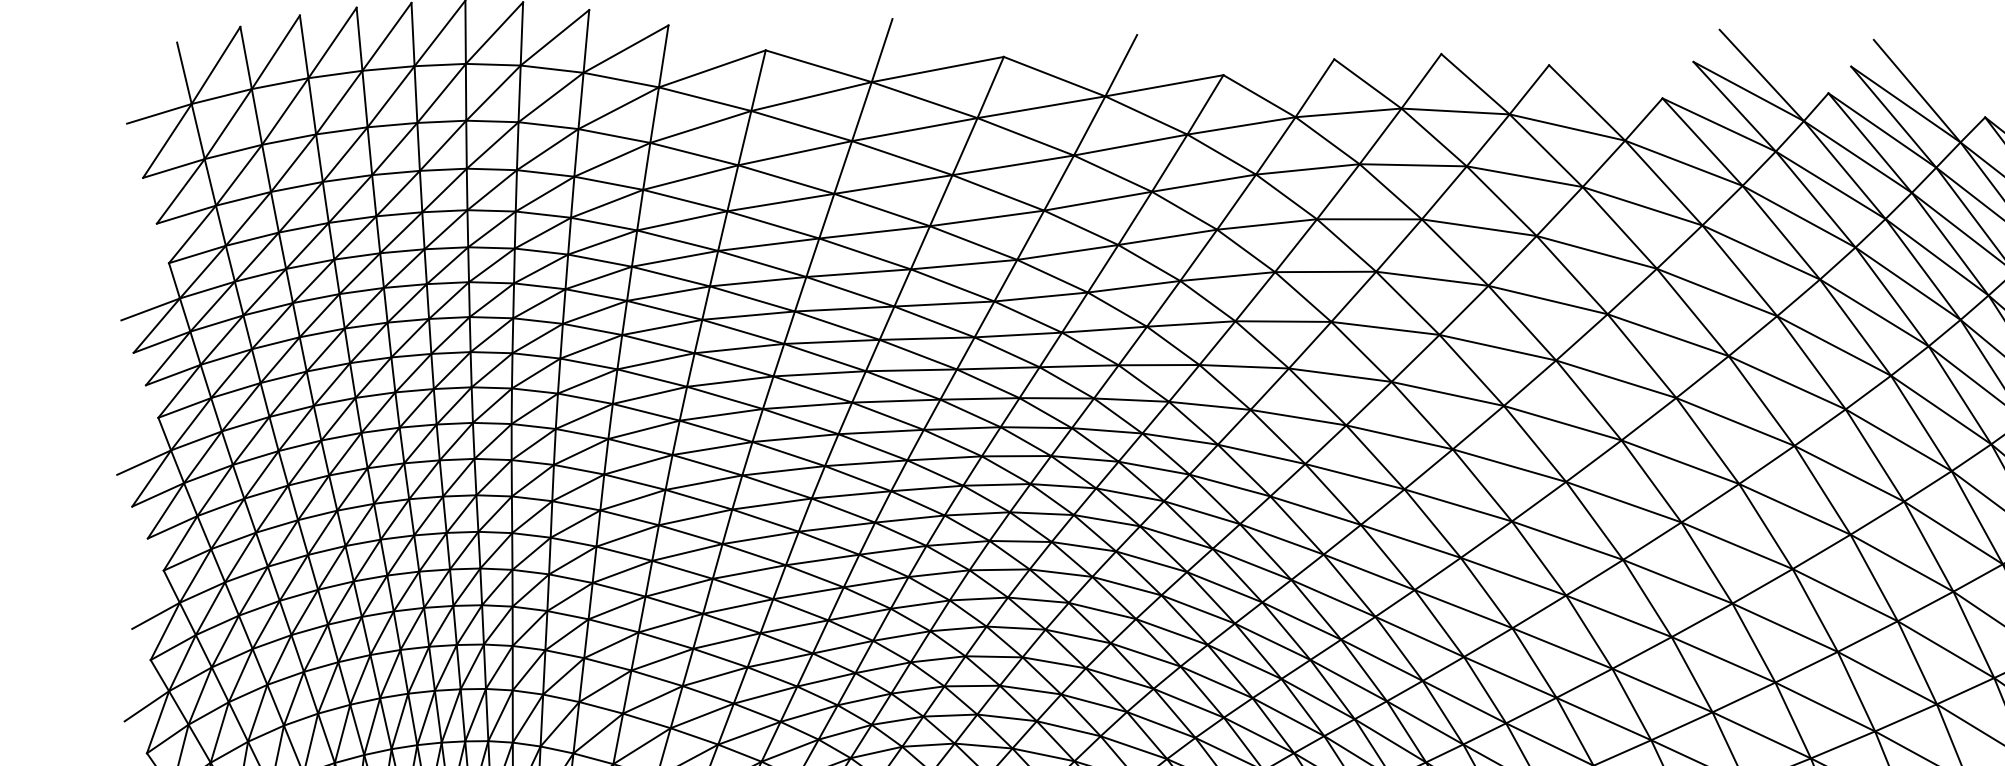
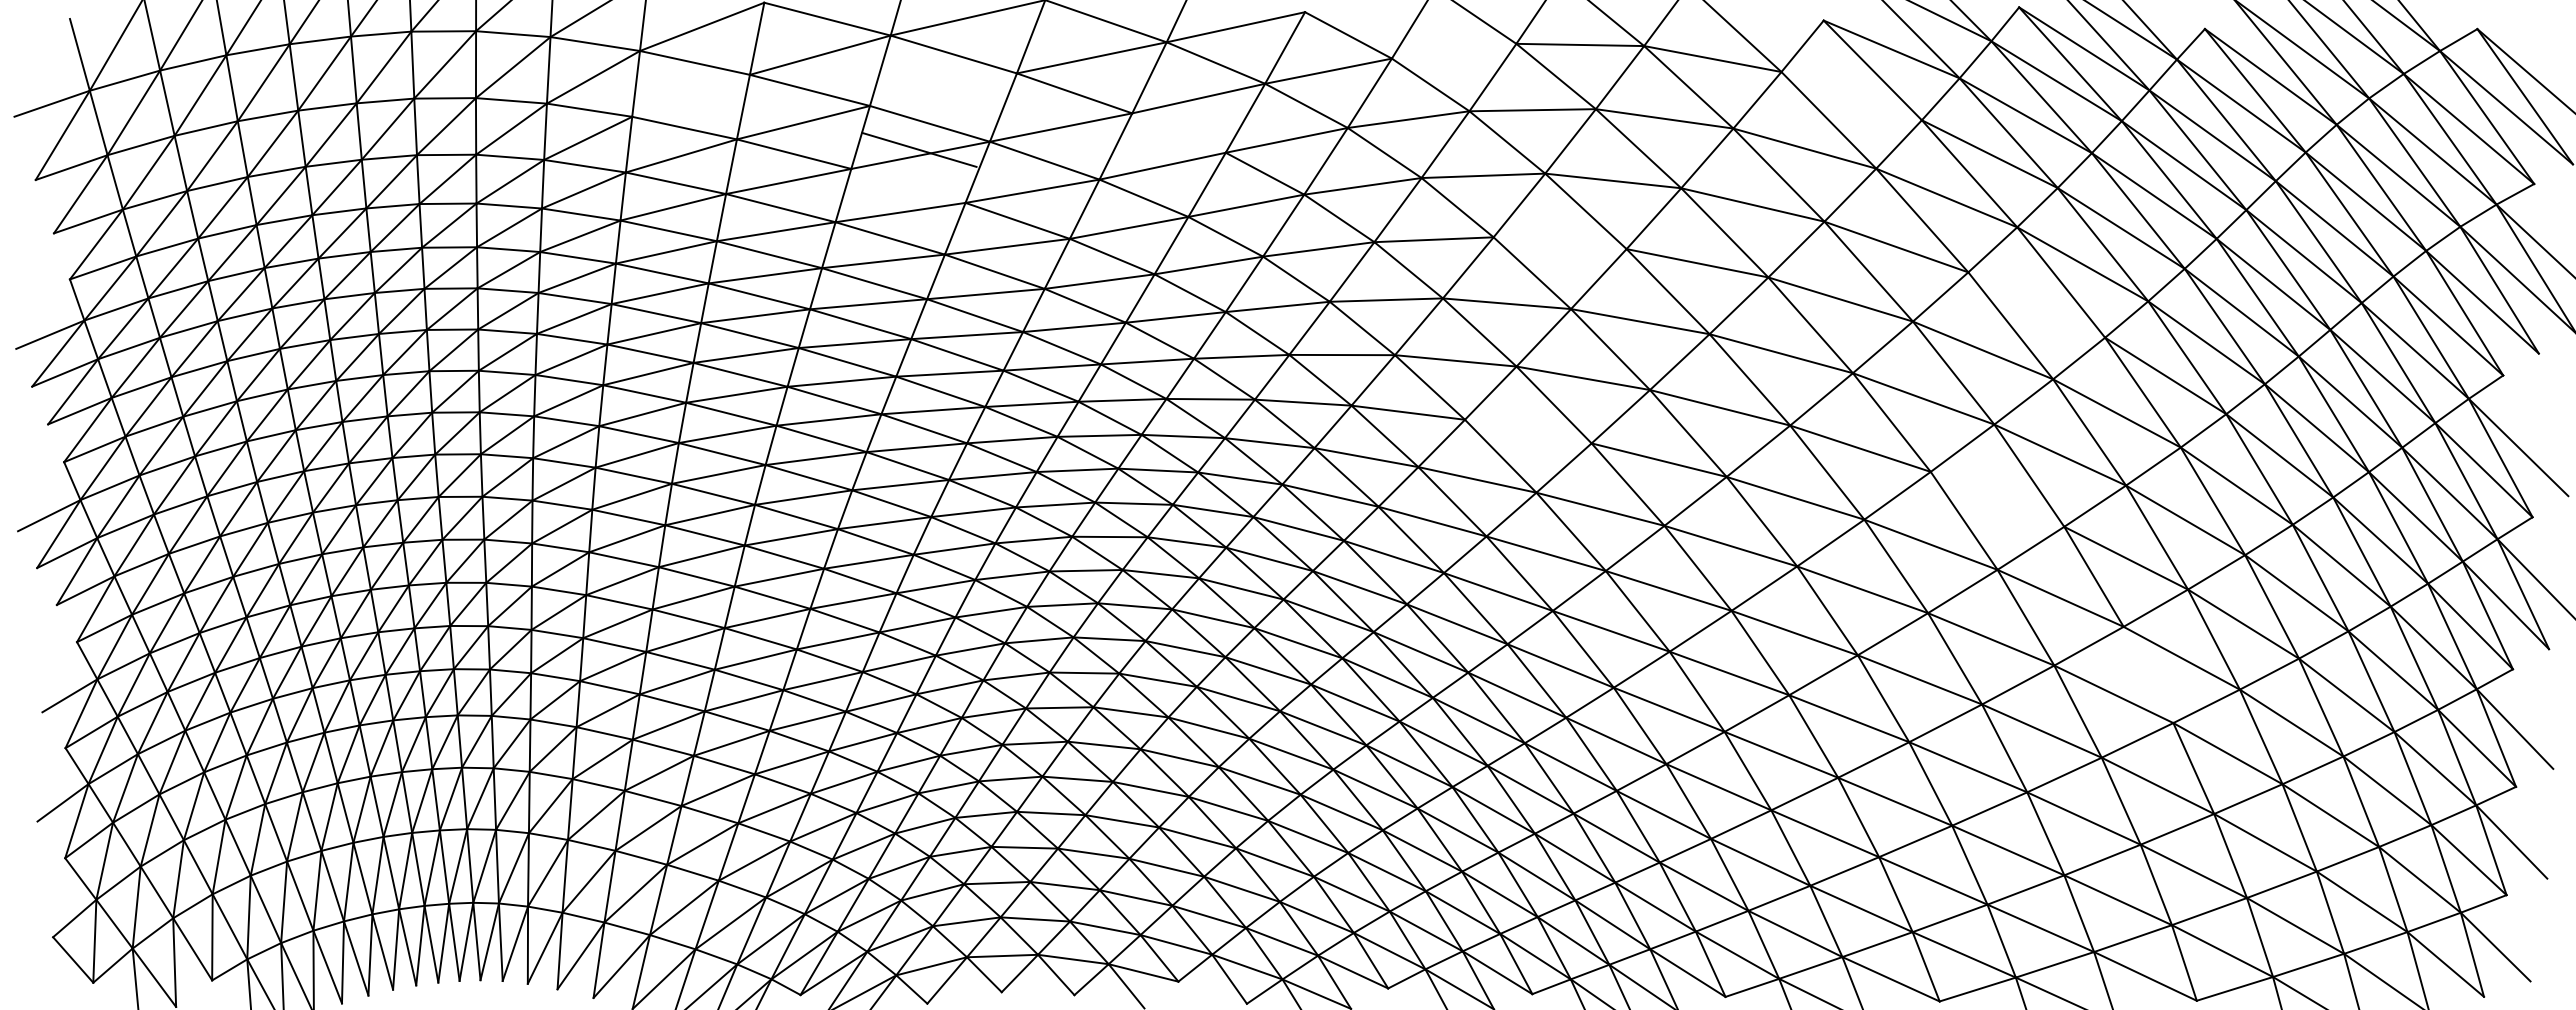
line: (1348, 112) -> (1453, 50), removed
line: (700, 126) -> (690, 95), removed
line: (913, 129) -> (942, 89), removed
line: (1683, 163) -> (1851, 96), removed
line: (1112, 173) -> (1178, 132), removed
line: (882, 209) -> (919, 149), moved
line: (1431, 279) -> (1559, 243), removed
line: (1833, 345) -> (2036, 304), removed
line: (1398, 437) -> (1527, 431), removed
line: (1794, 508) -> (1997, 498), removed
line: (1917, 662) -> (2148, 674), removed

